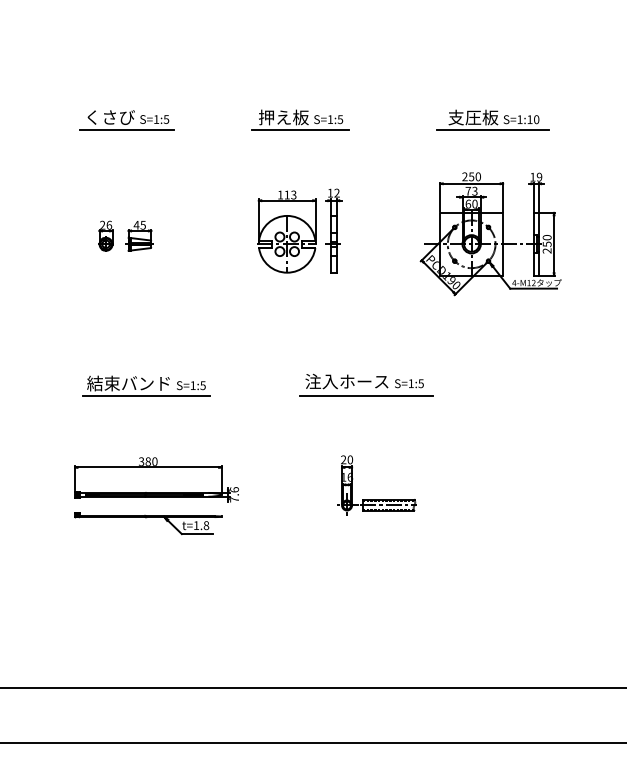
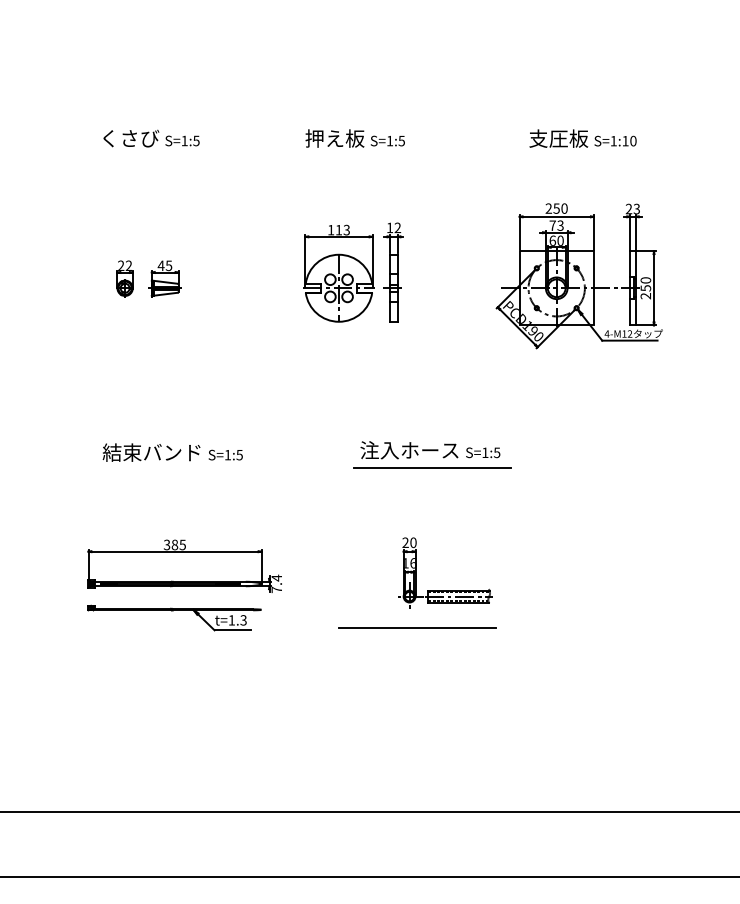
line: (126, 130) -> (149, 153), removed
line: (300, 130) -> (354, 153), removed
line: (492, 130) -> (581, 153), removed
text: (535, 176) -> (632, 208), 19 -> 23
text: (108, 225) -> (128, 265), 26 -> 22
line: (146, 396) -> (172, 467), removed
text: (154, 461) -> (182, 544), 380 -> 385
text: (234, 489) -> (276, 577), 7.6 -> 7.4
text: (206, 525) -> (243, 620), t=1.8 -> t=1.3
line: (353, 531) -> (417, 627), added

